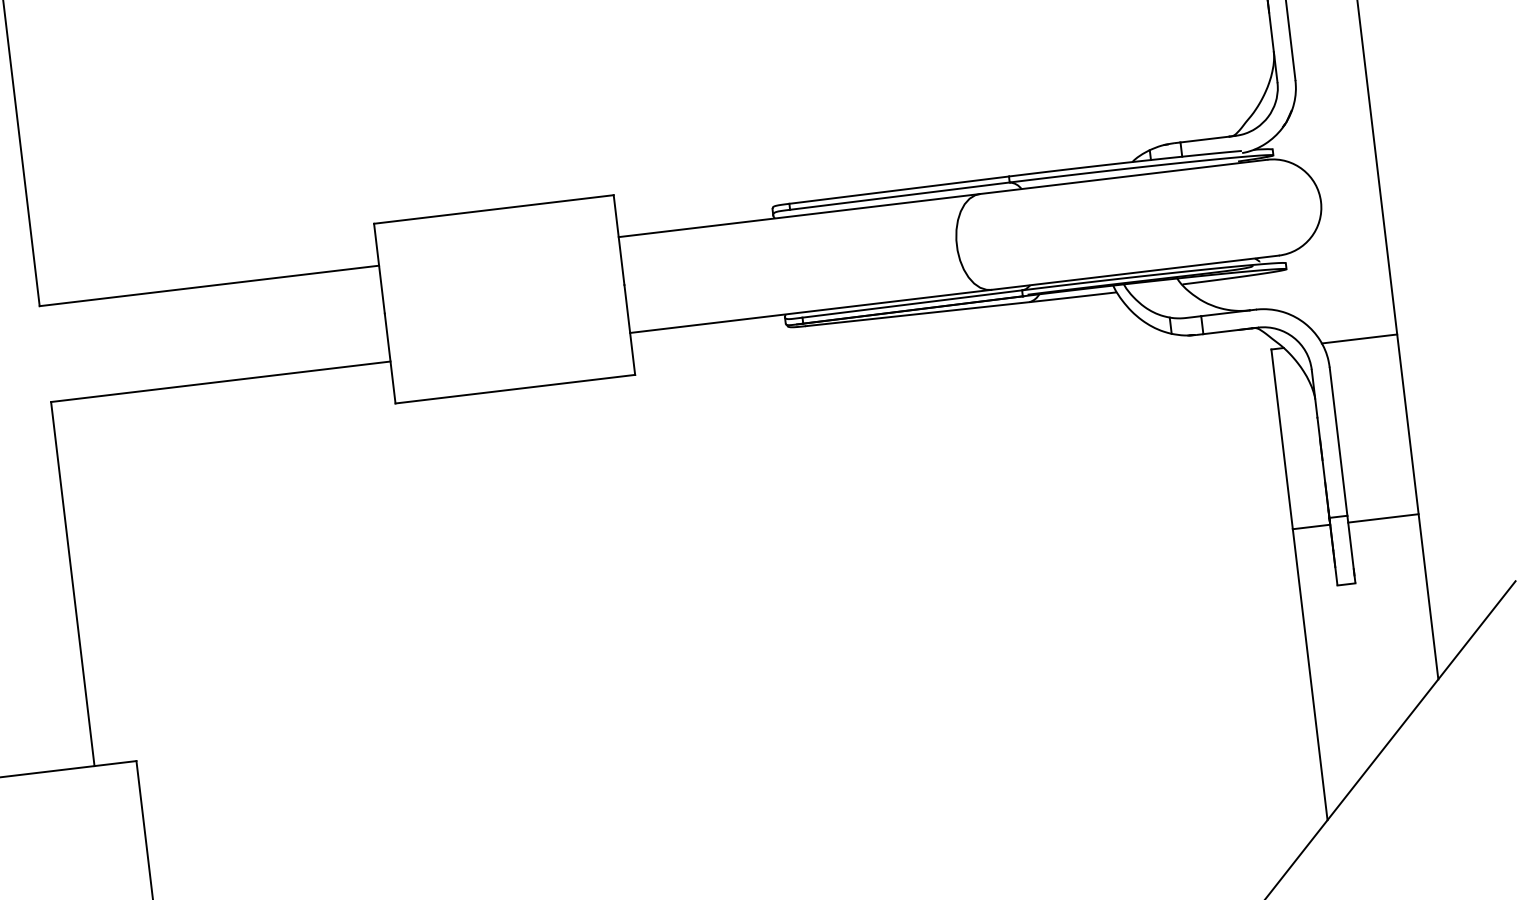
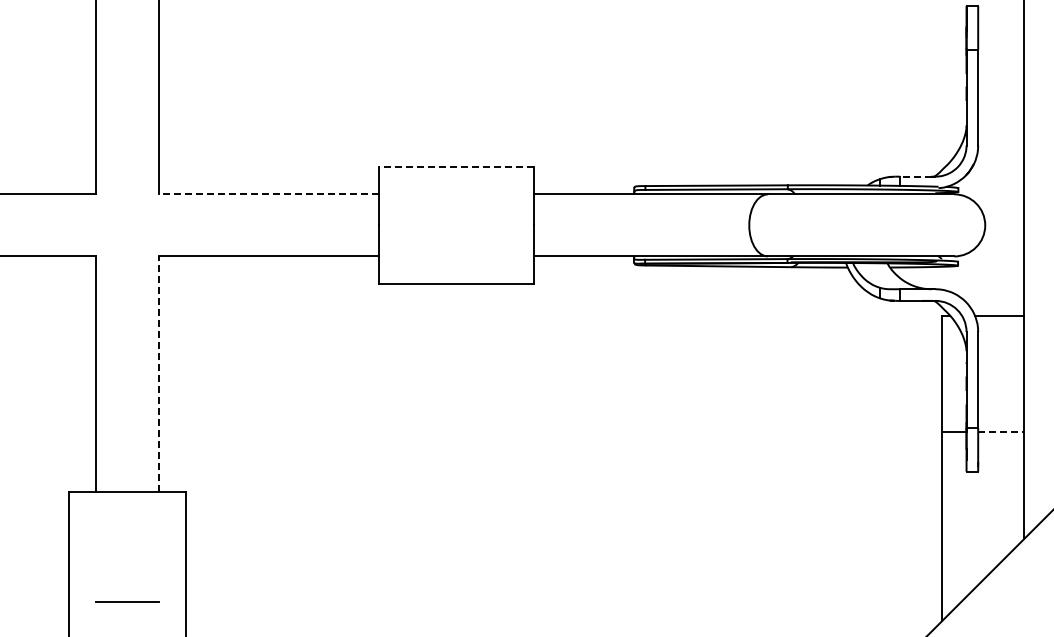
line: (1204, 139) -> (915, 176), solid -> dashed
line: (494, 209) -> (456, 167), solid -> dashed
line: (209, 286) -> (268, 194), solid -> dashed
line: (1384, 518) -> (1001, 432), solid -> dashed
line: (72, 584) -> (158, 374), solid -> dashed

